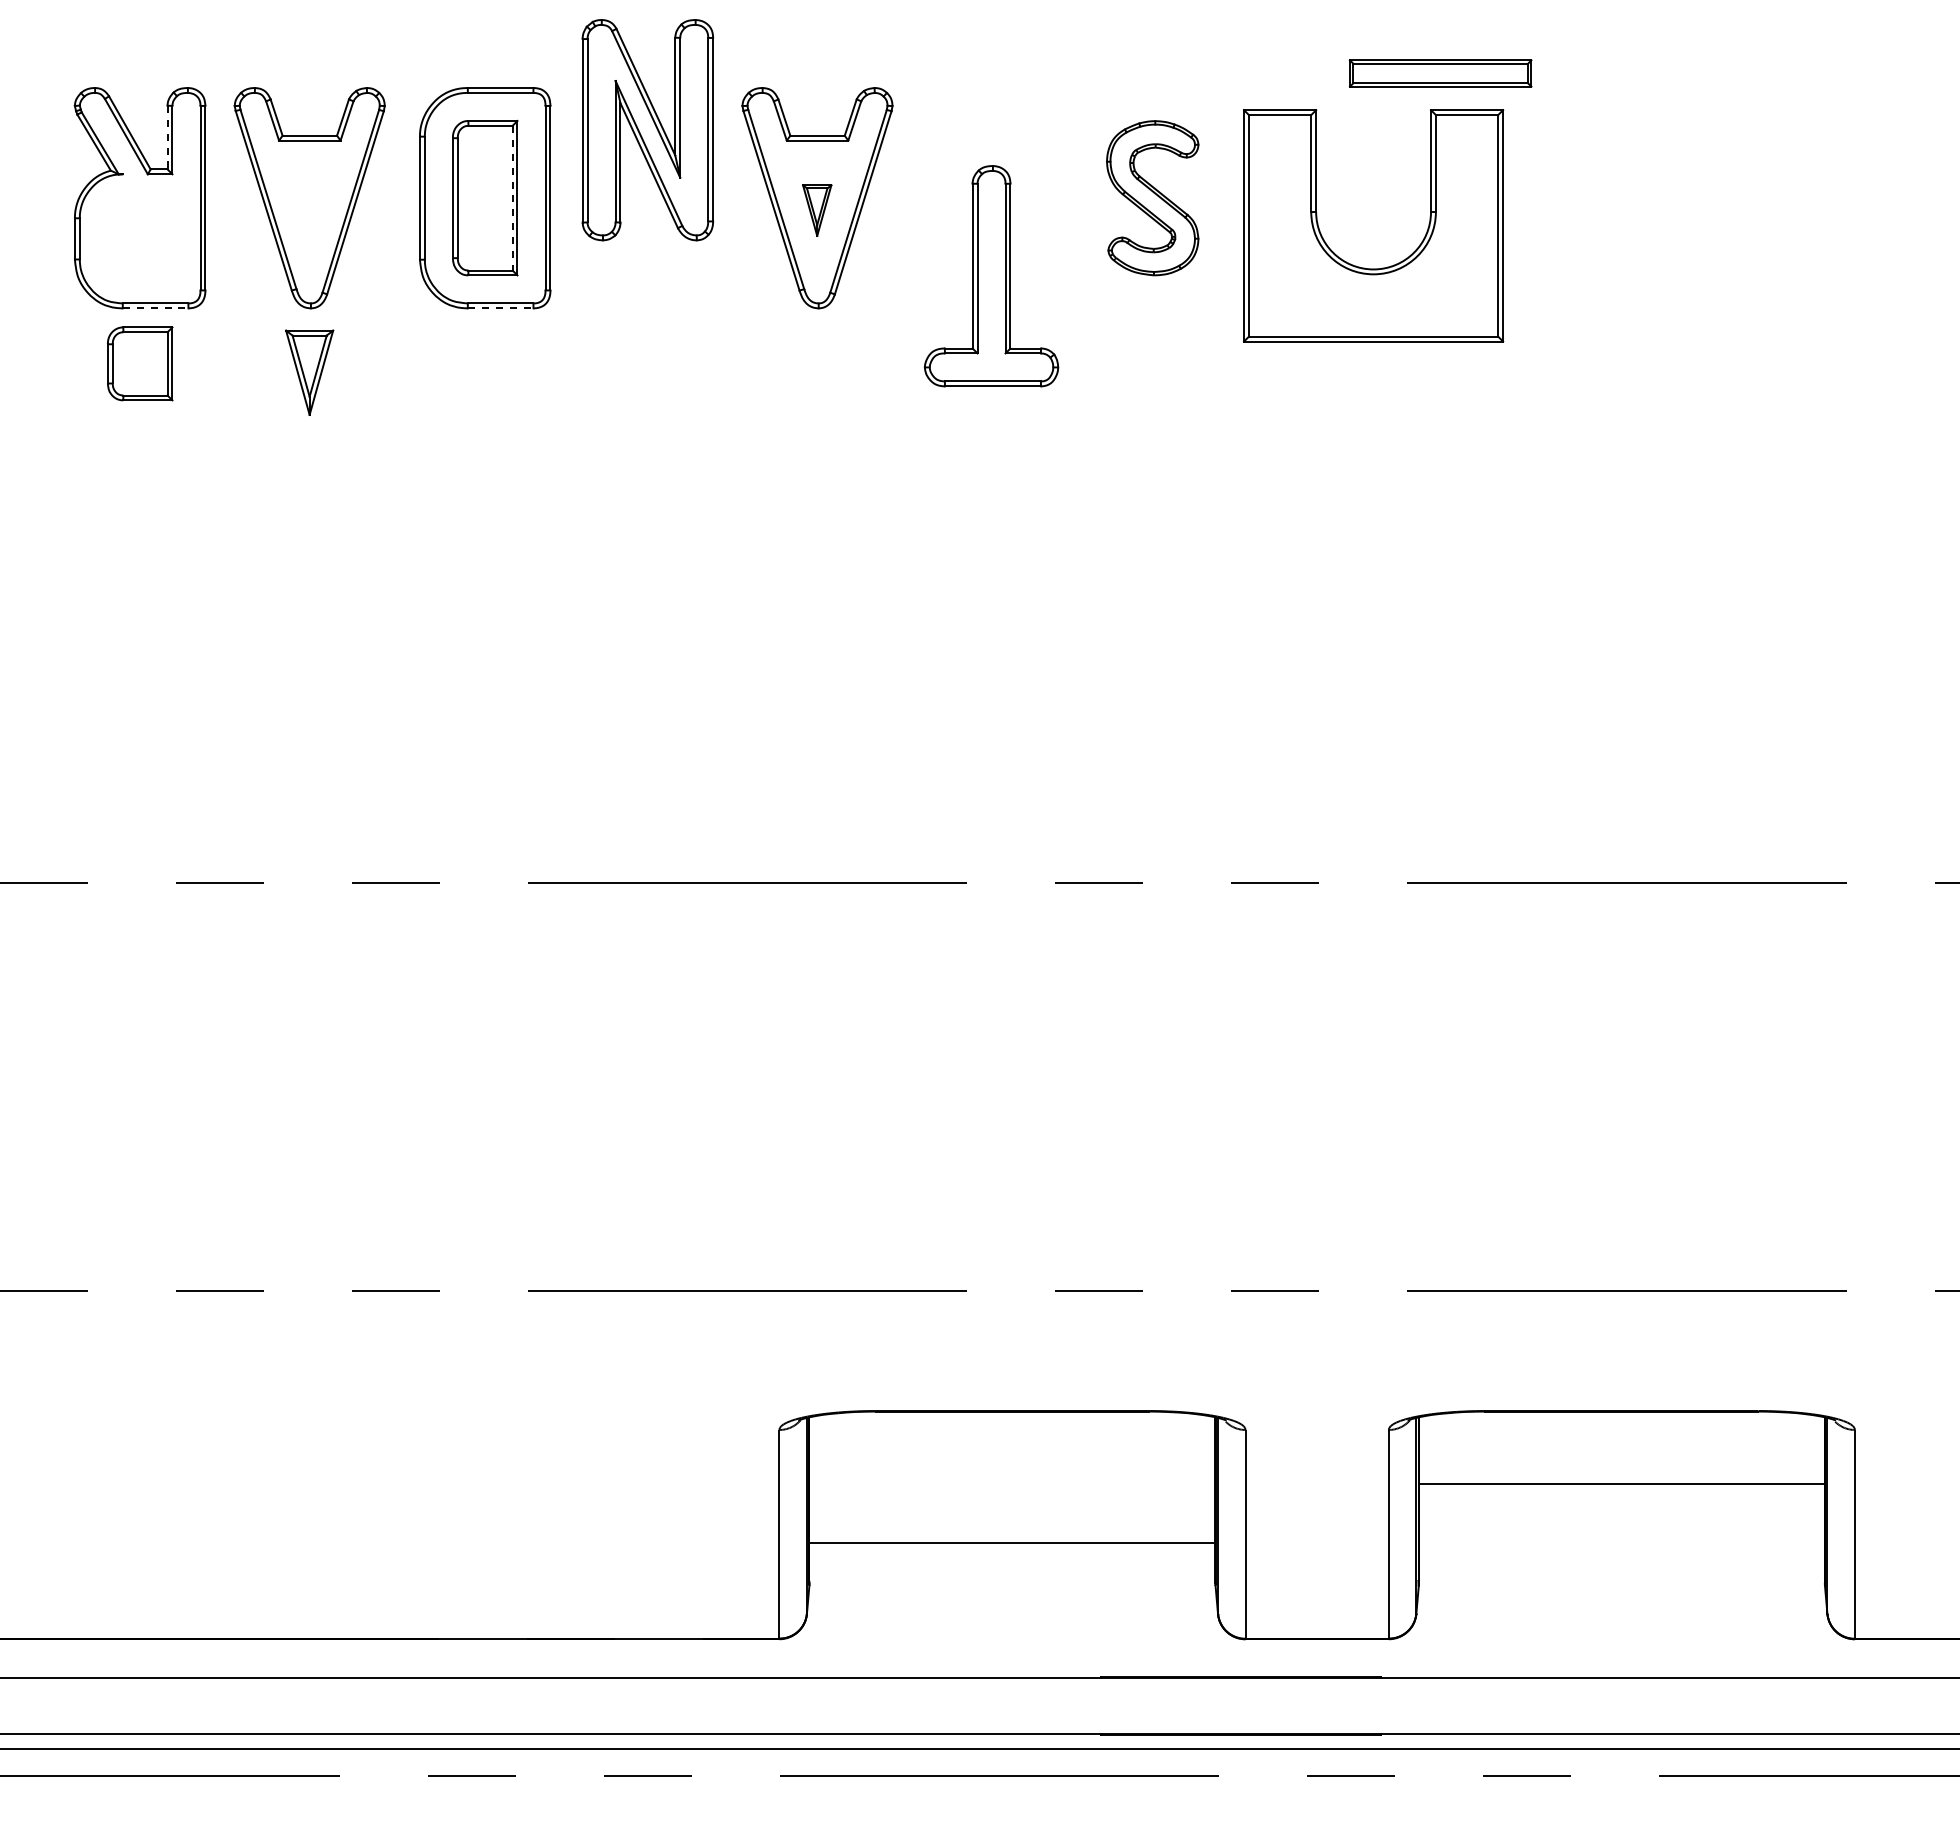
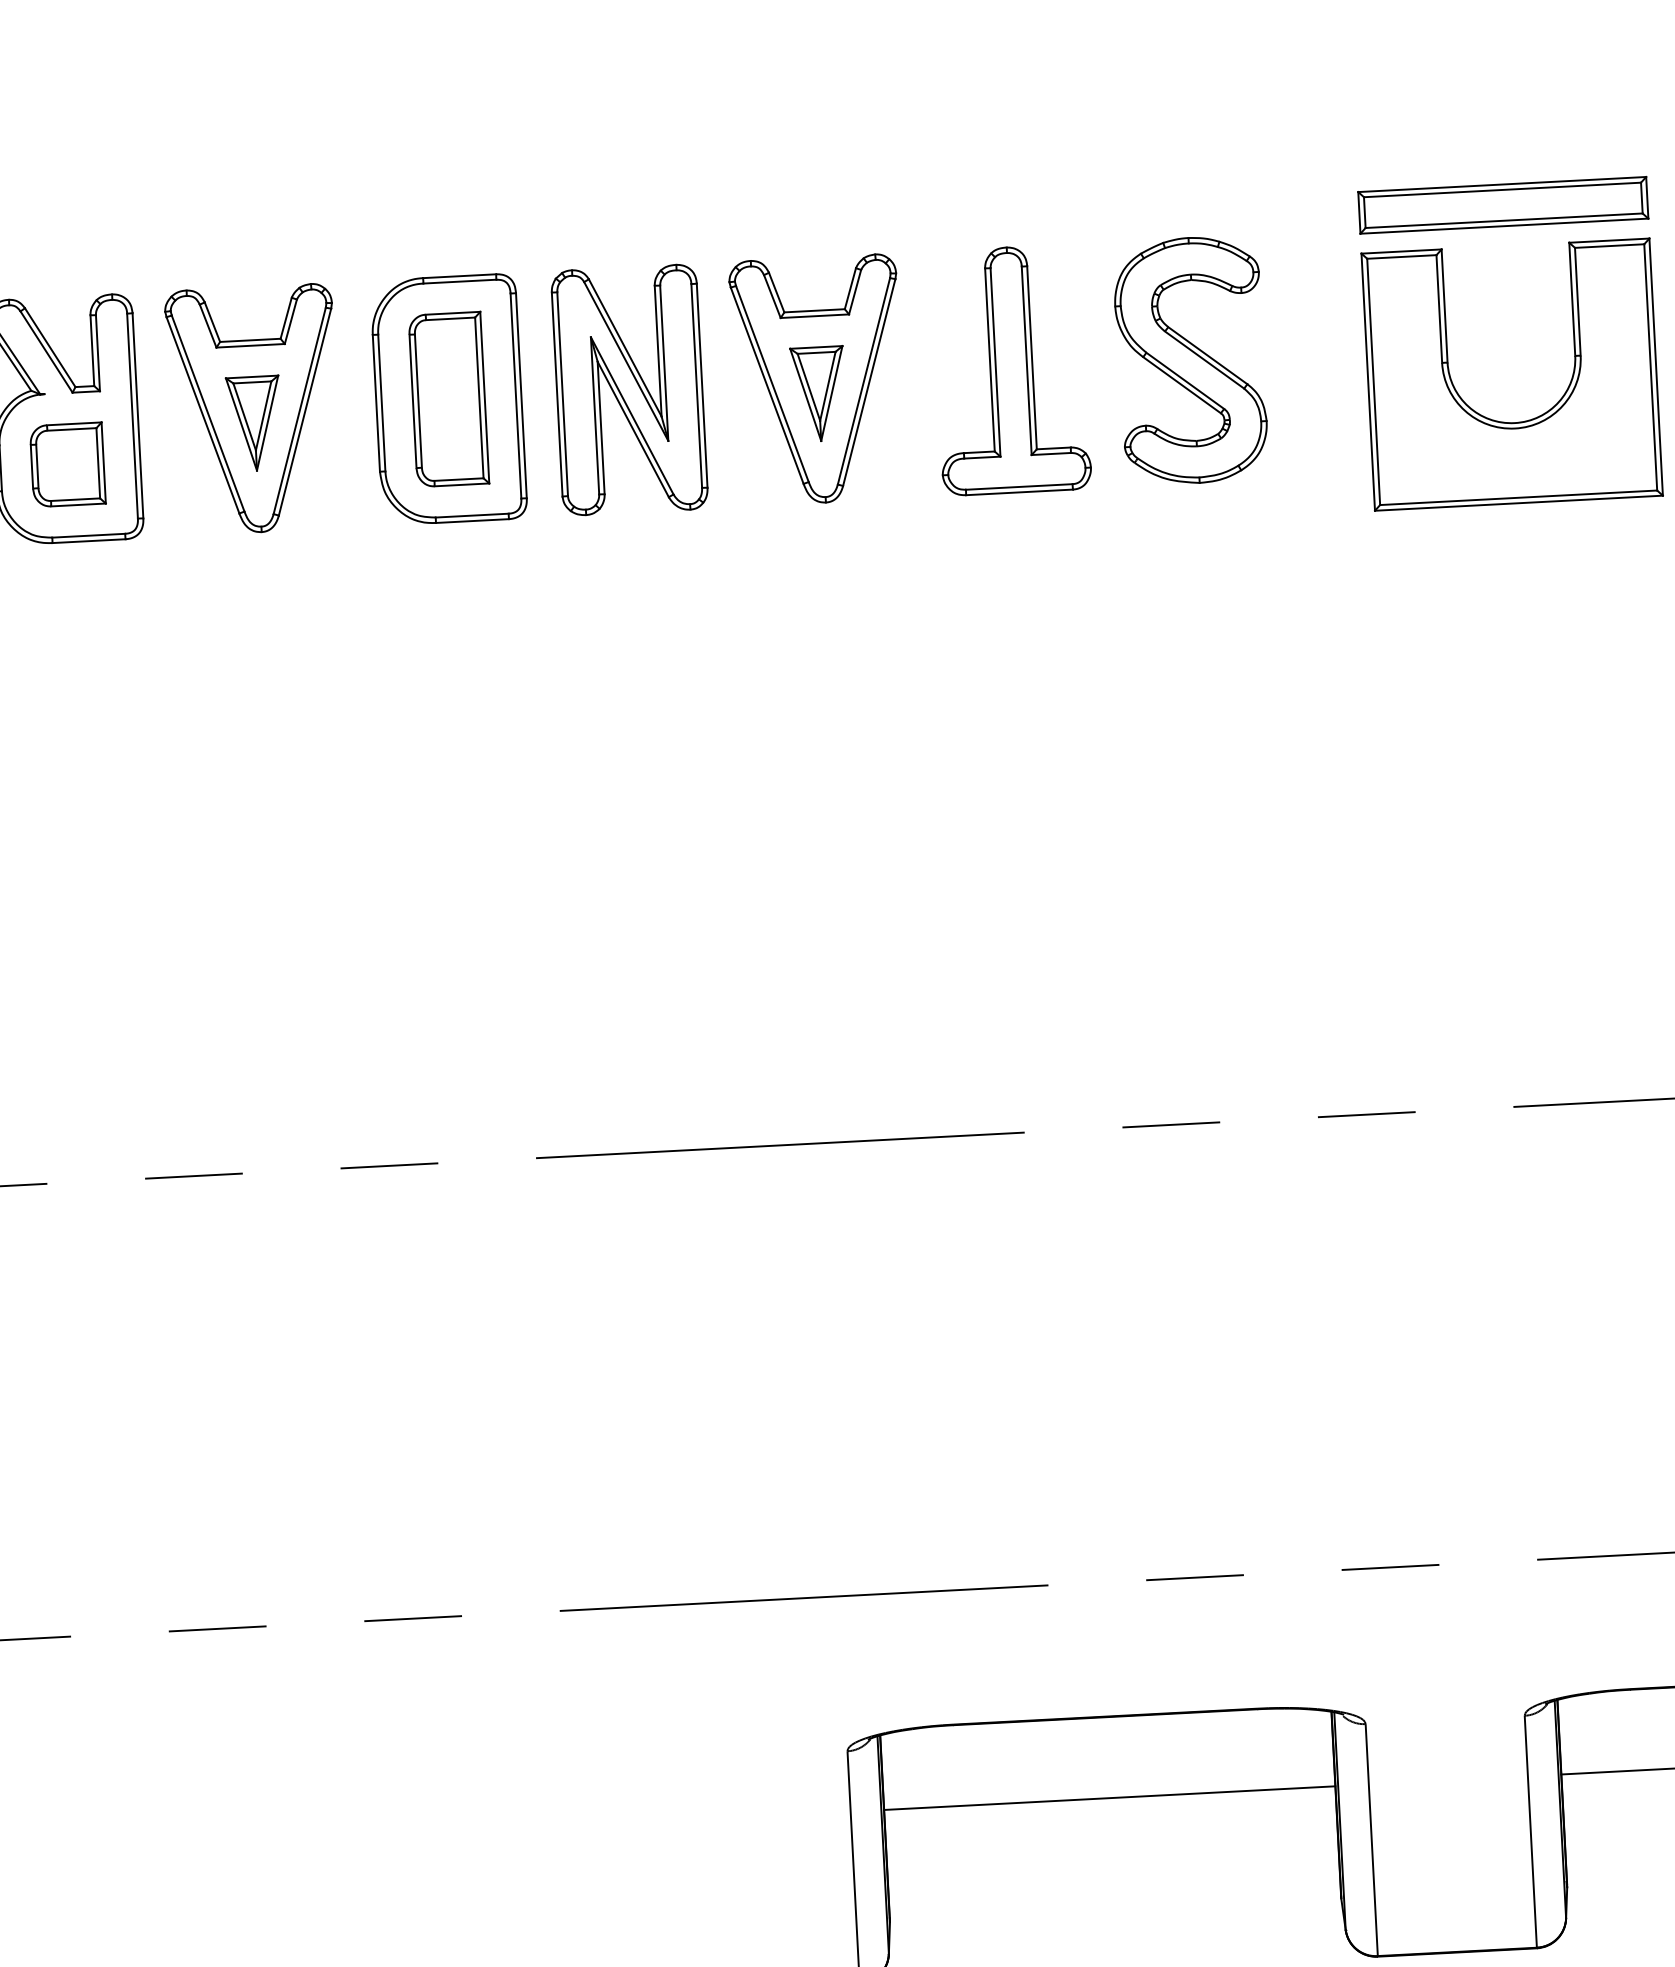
part: (1440, 73) -> (1503, 205), size x1.43
part: (647, 130) -> (629, 390), moved
line: (167, 137) -> (92, 350), dashed -> solid
line: (512, 198) -> (479, 398), dashed -> solid
part: (1152, 198) -> (1190, 361), size x1.43
part: (816, 210) -> (817, 393), size x1.67
part: (1364, 267) -> (1504, 421), moved
part: (991, 276) -> (1011, 370), moved
line: (155, 308) -> (88, 541), dashed -> solid
line: (500, 308) -> (472, 521), dashed -> solid
part: (140, 363) -> (68, 464), moved
part: (309, 372) -> (254, 423), moved
line: (1012, 1543) -> (1109, 1798), moved

